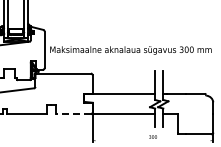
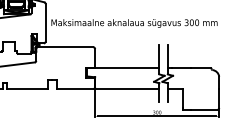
line: (73, 114) -> (75, 89), dashed -> solid
line: (152, 140) -> (156, 116), added

